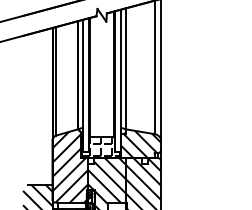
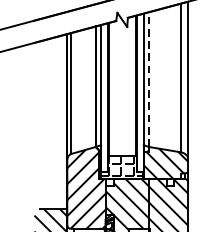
line: (125, 68) -> (148, 79), solid -> dashed

